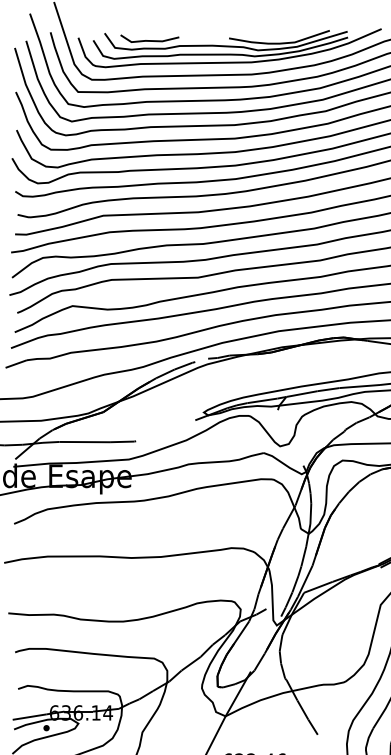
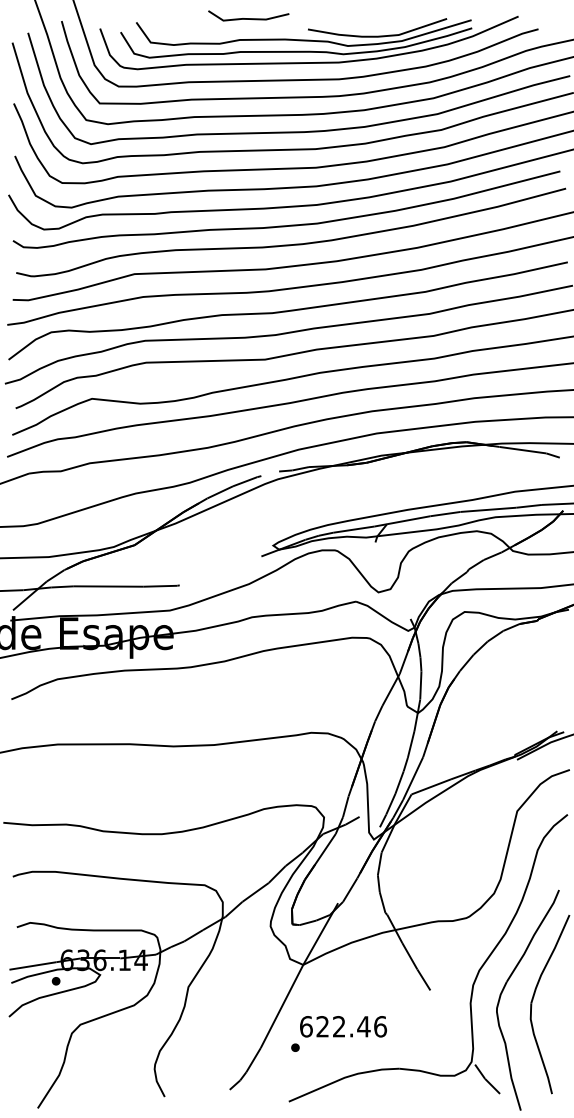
line: (149, 40) -> (248, 18), moved

